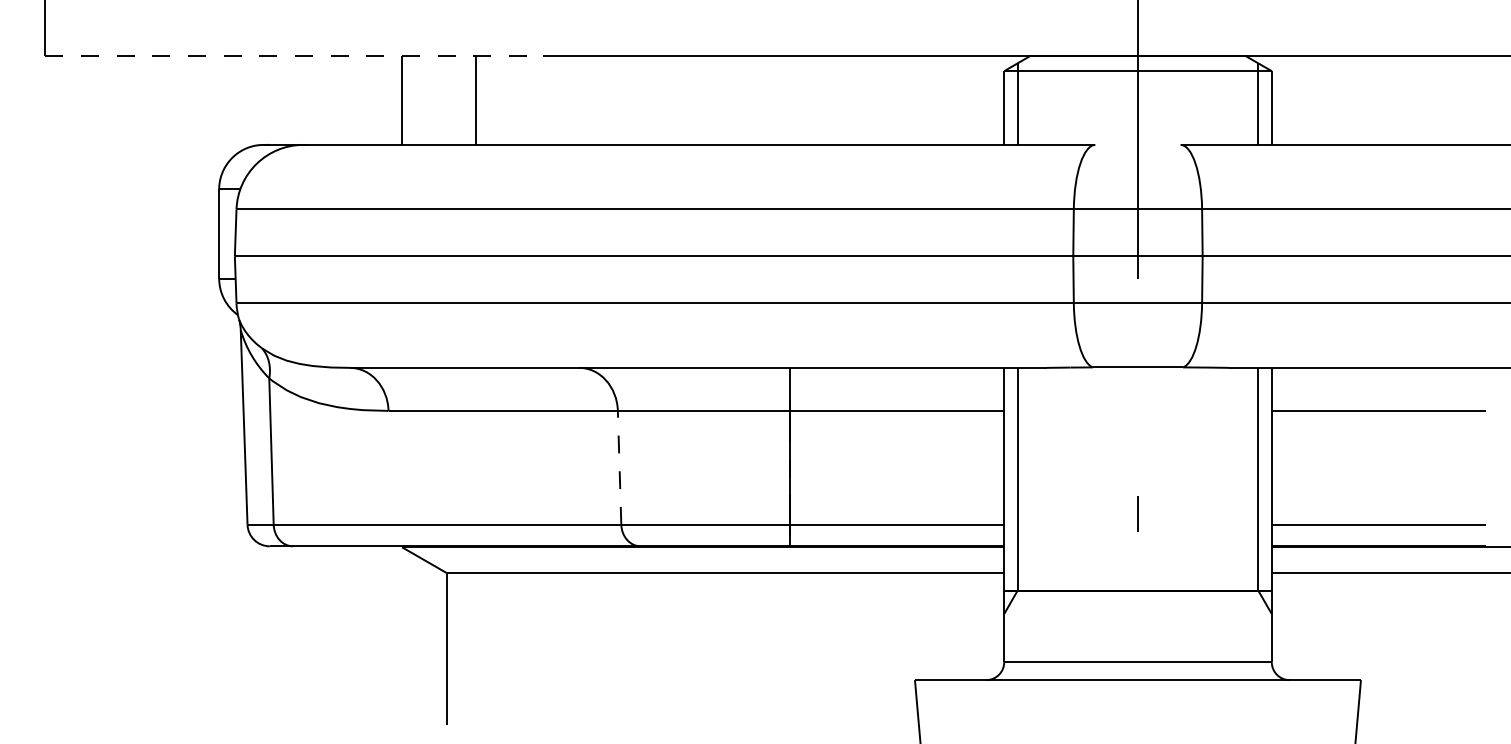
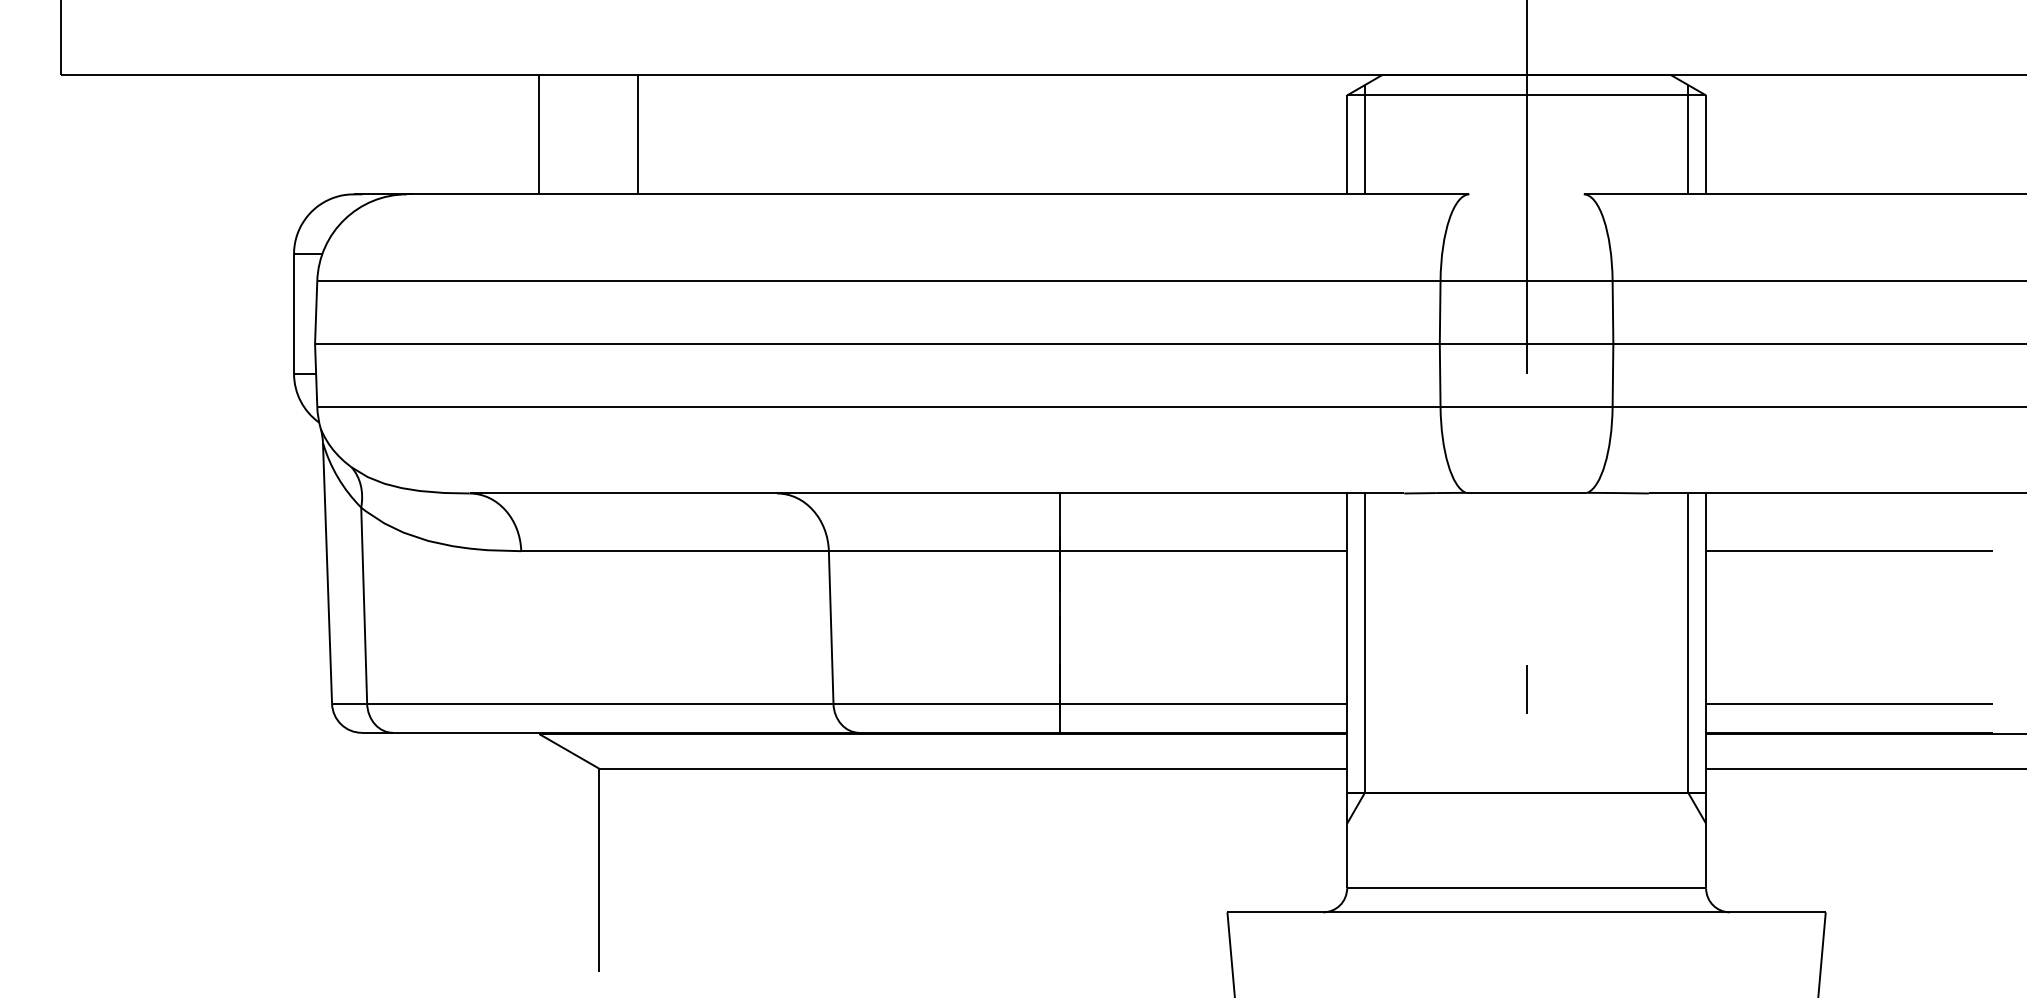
line: (294, 55) -> (395, 74), dashed -> solid
line: (619, 467) -> (831, 627), dashed -> solid

